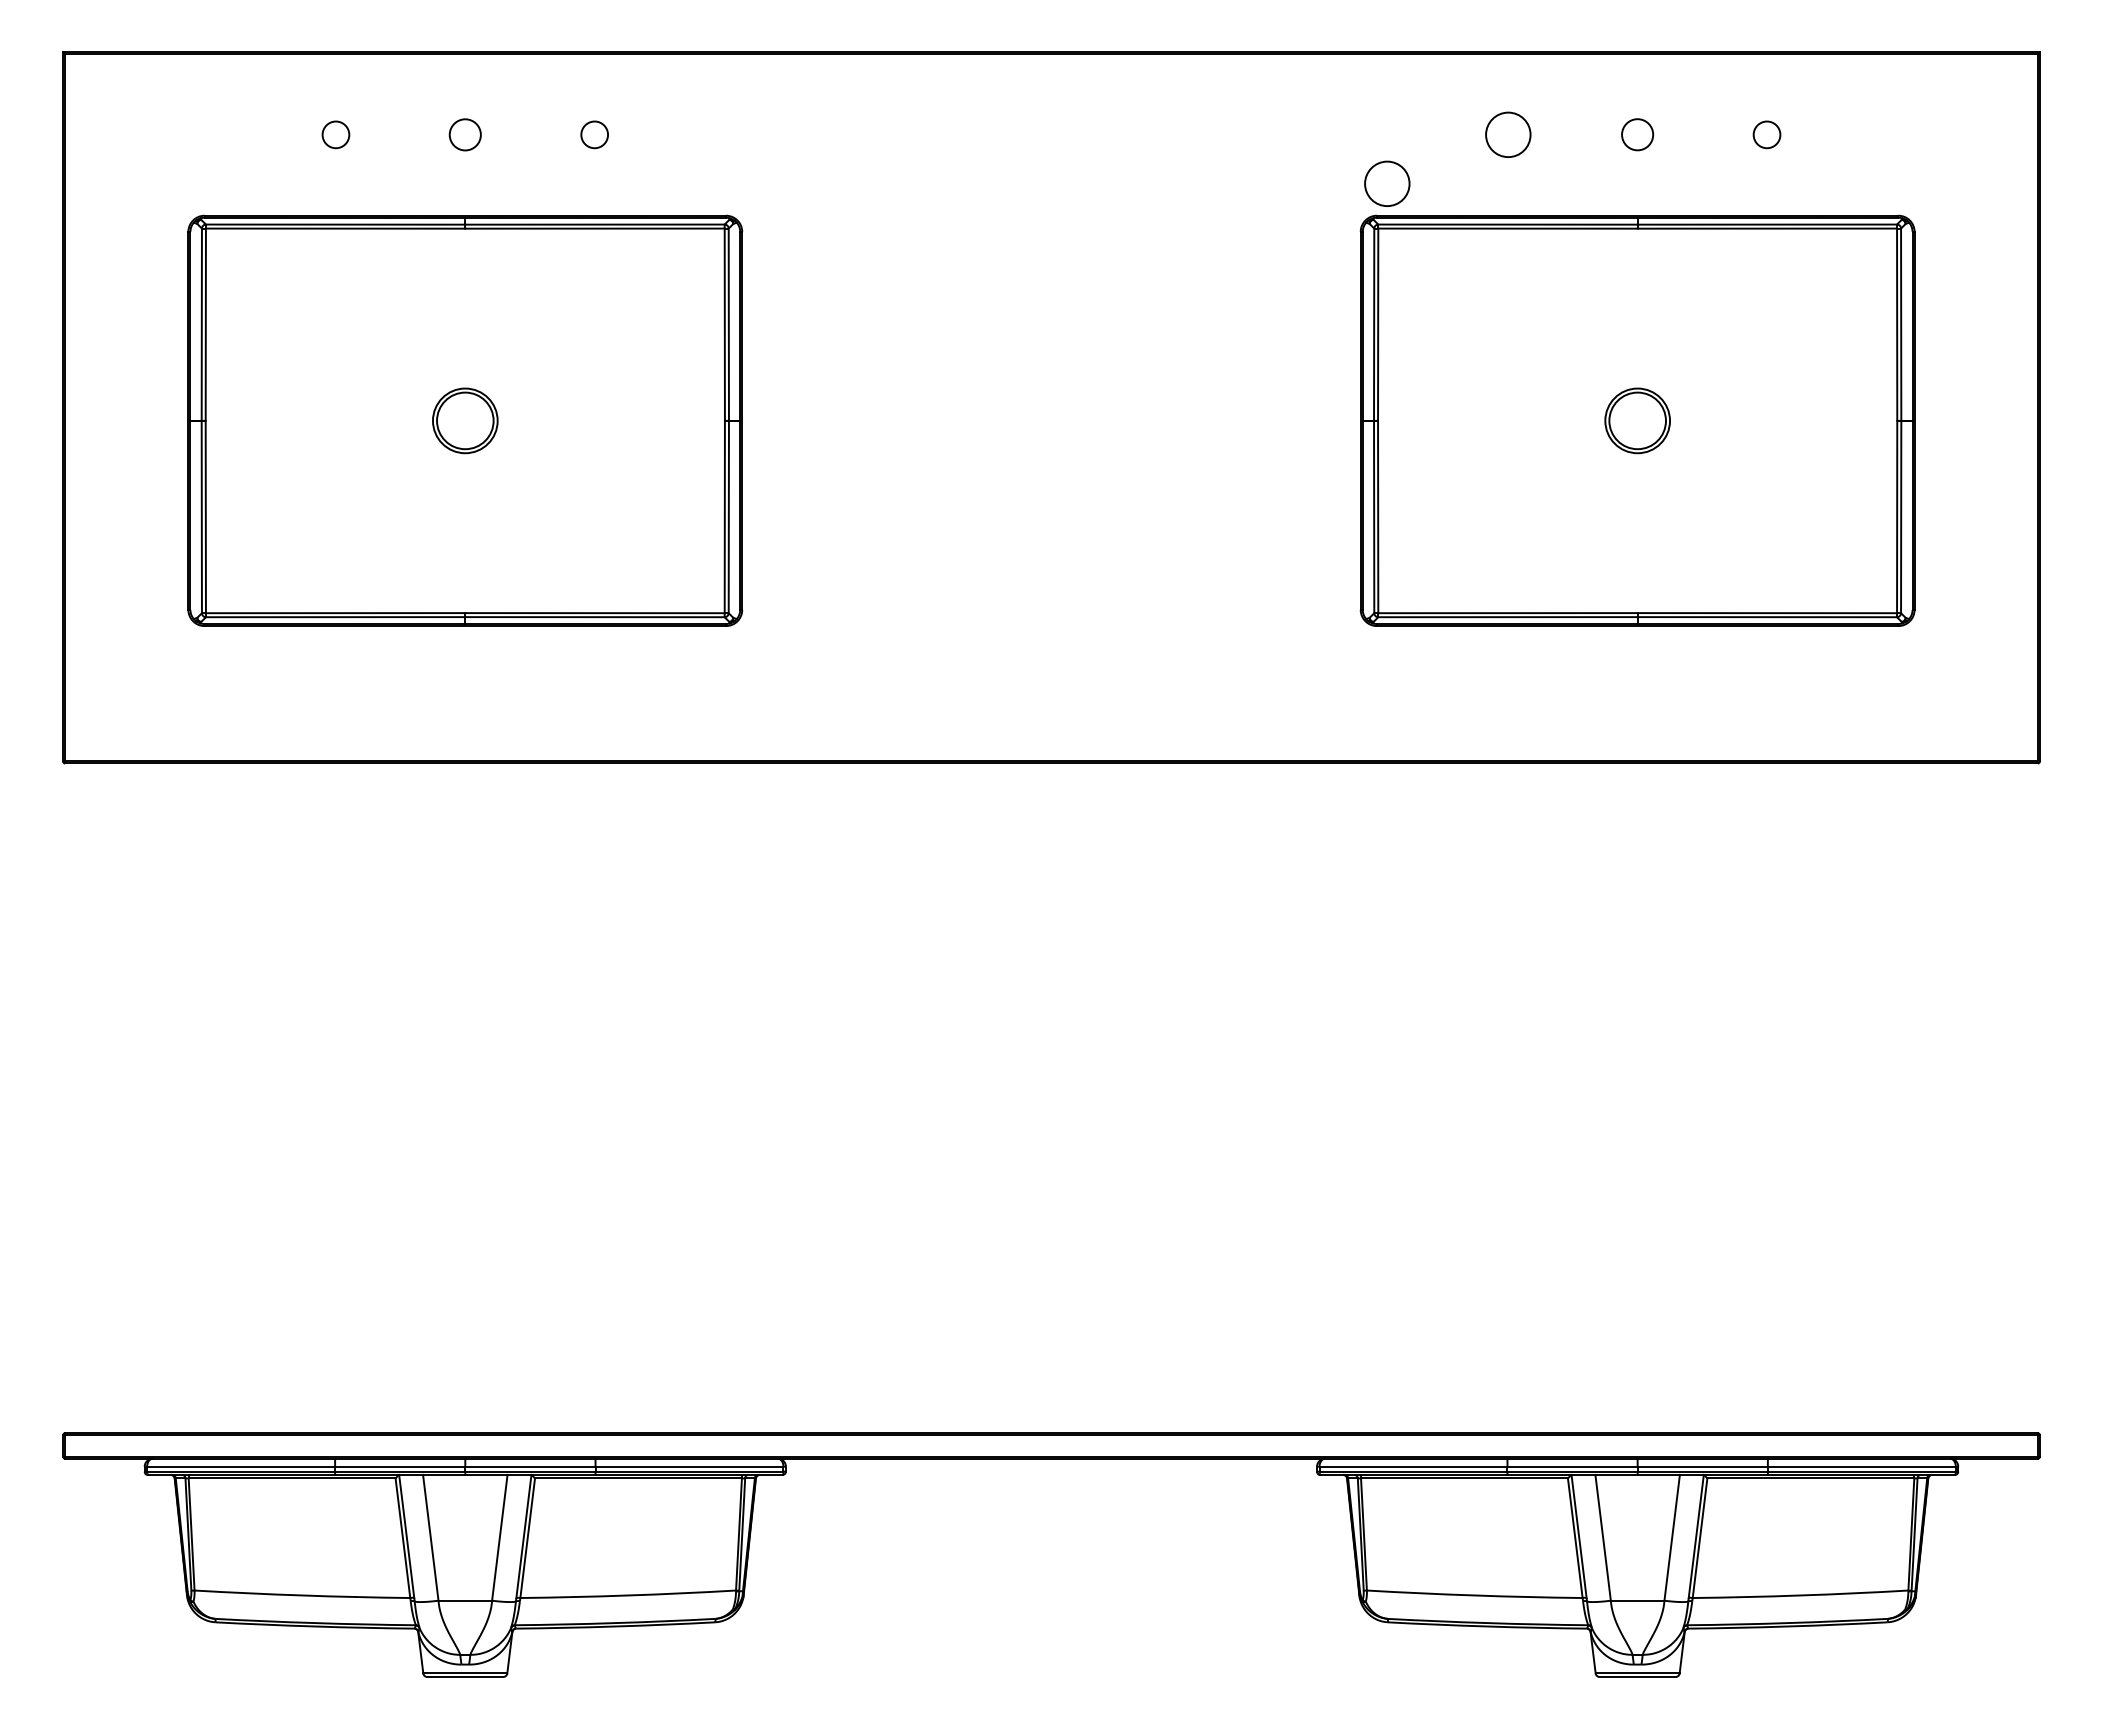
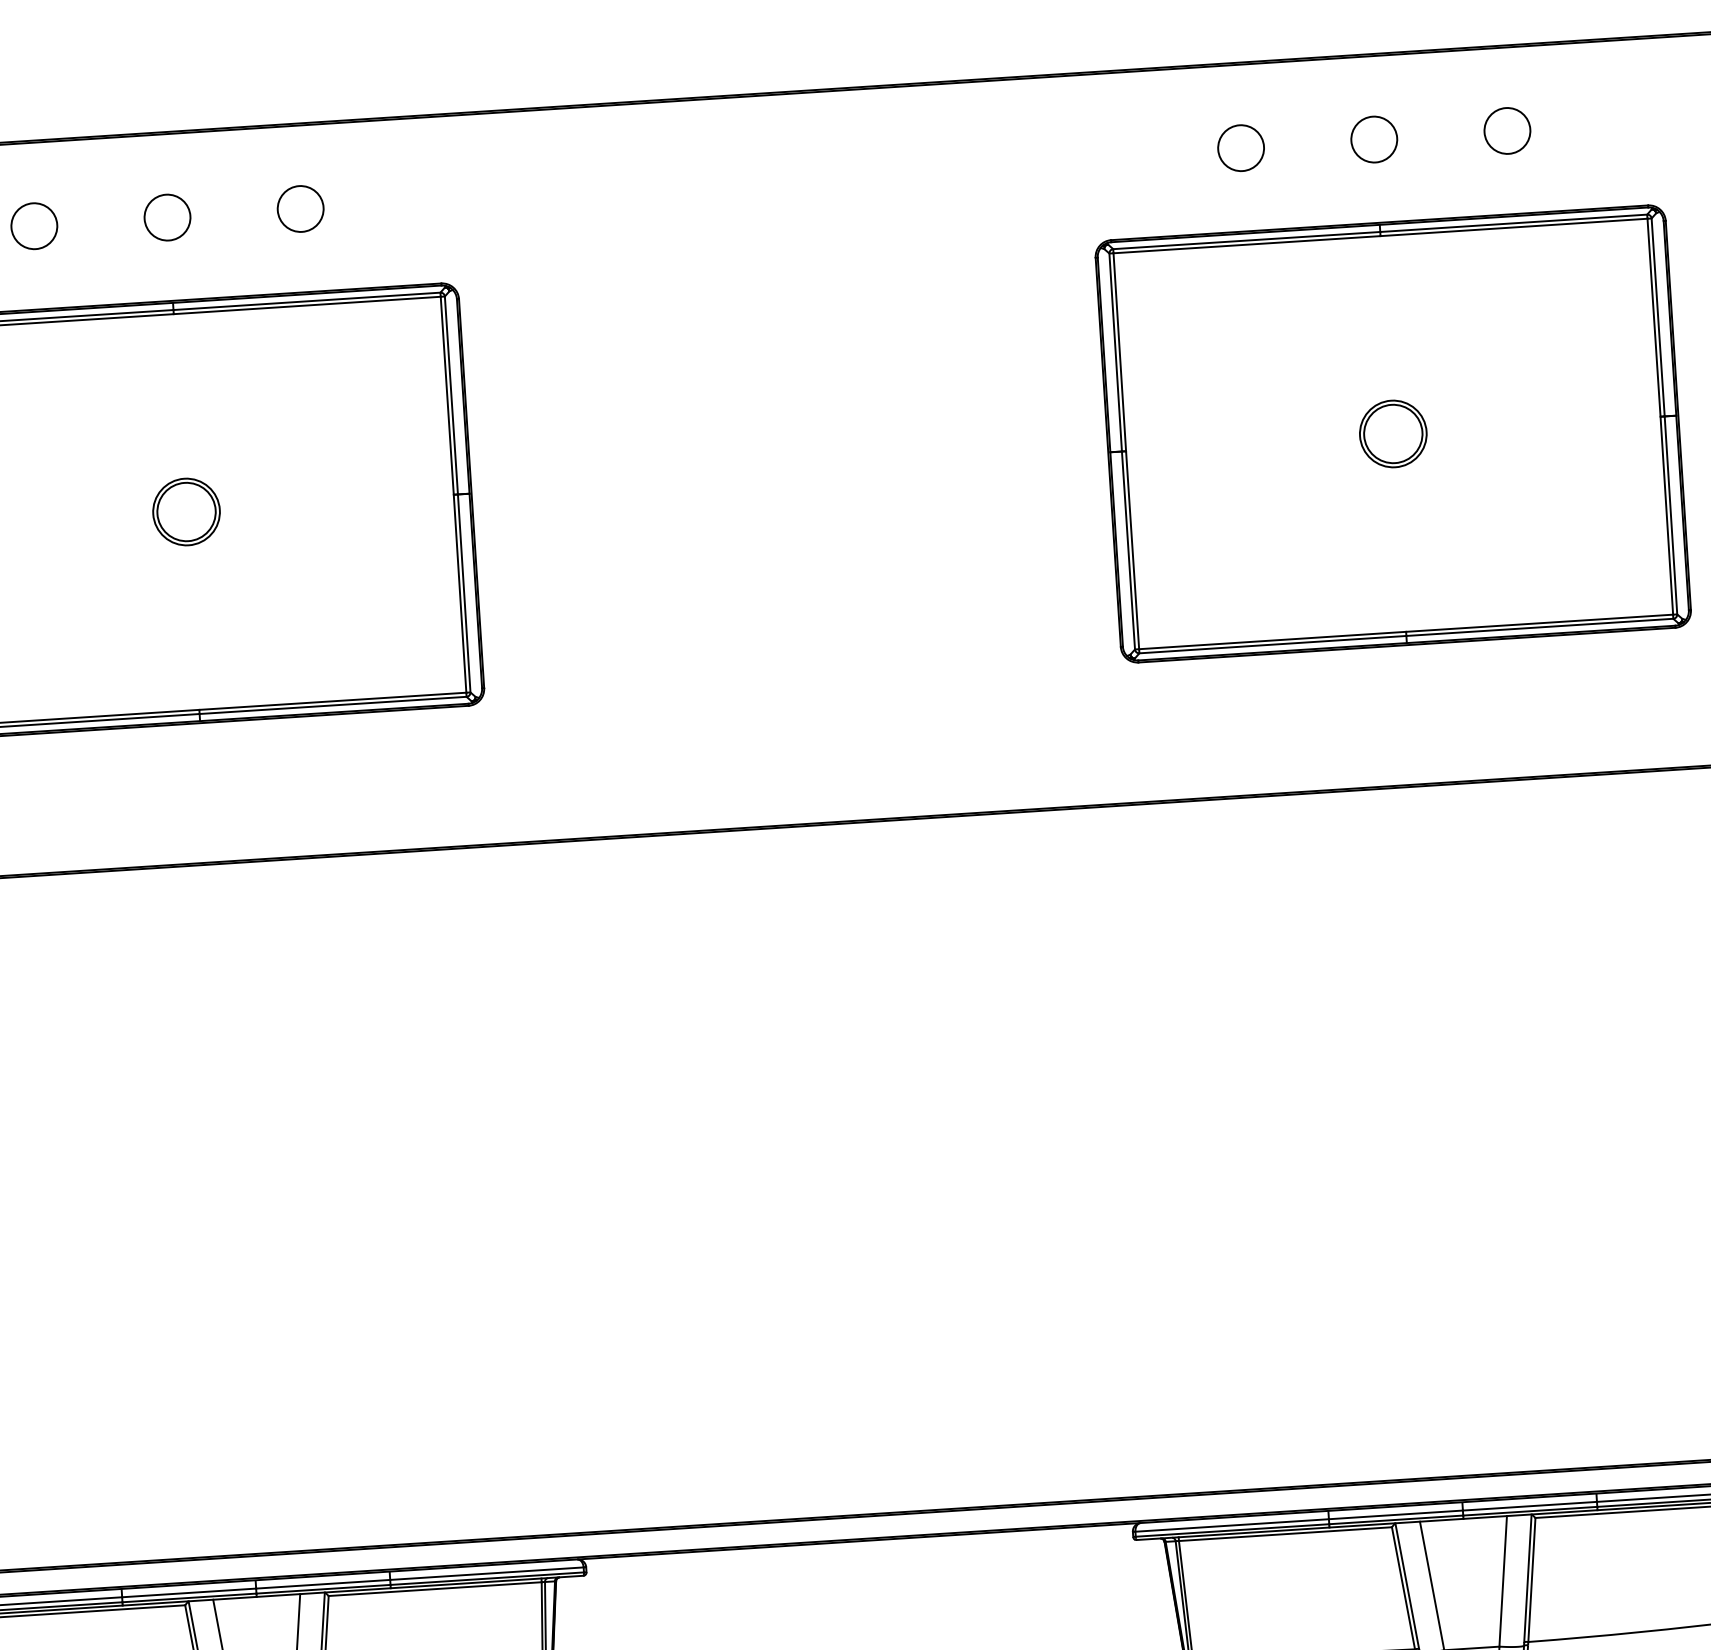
circle: (335, 134) -> (33, 225), size x1.67
circle: (465, 134) -> (167, 217), size x1.43
circle: (594, 134) -> (300, 208), size x1.67
circle: (1637, 134) -> (1374, 139), size x1.43
circle: (1766, 134) -> (1506, 130), size x1.67
circle: (1387, 183) -> (1120, 206), removed

